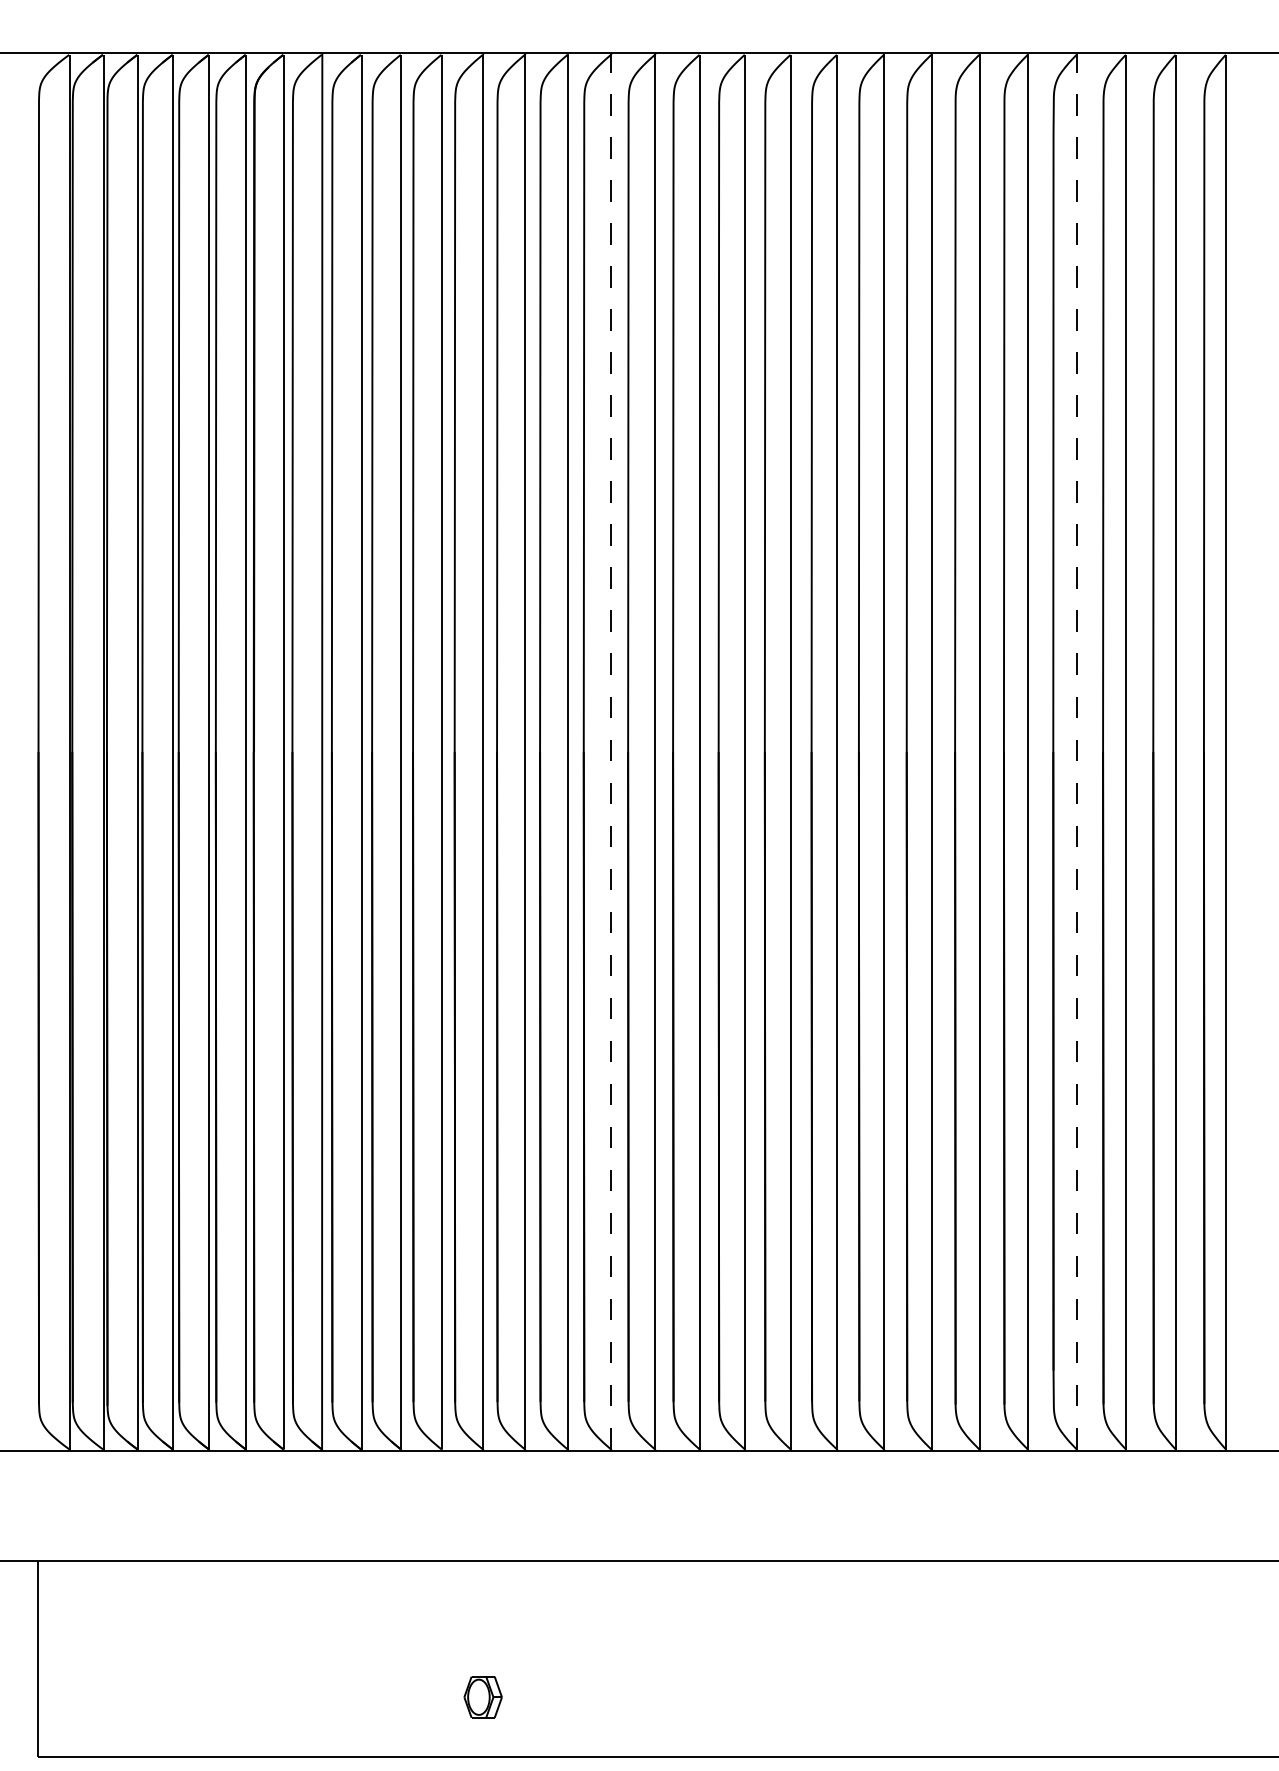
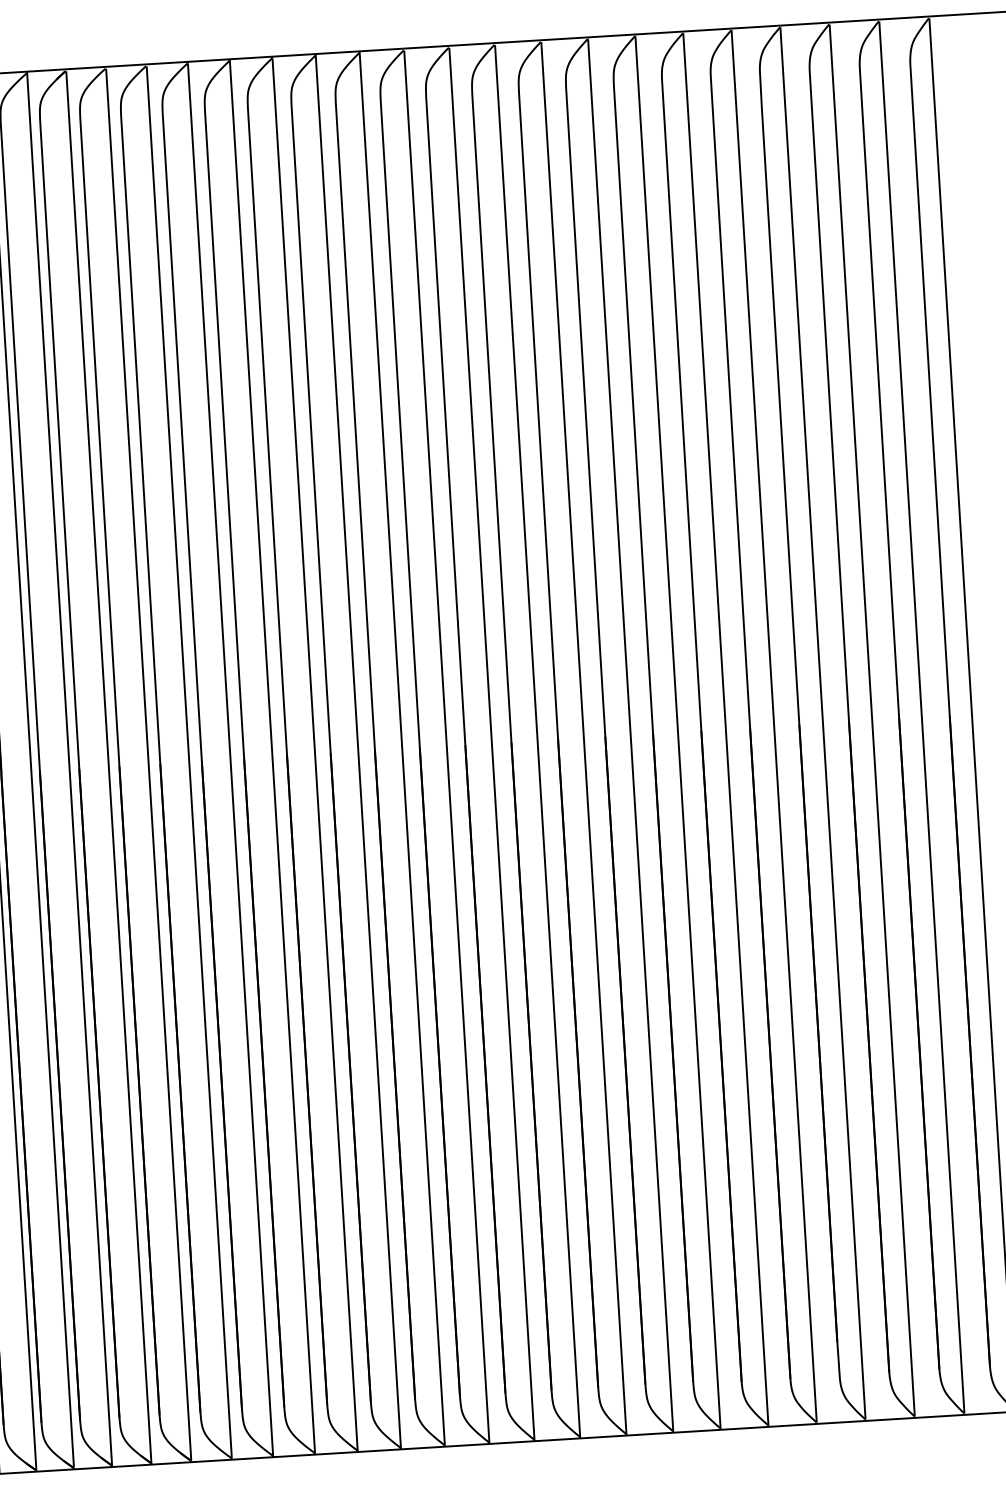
line: (611, 752) -> (358, 752), dashed -> solid
line: (1076, 752) -> (822, 723), dashed -> solid

